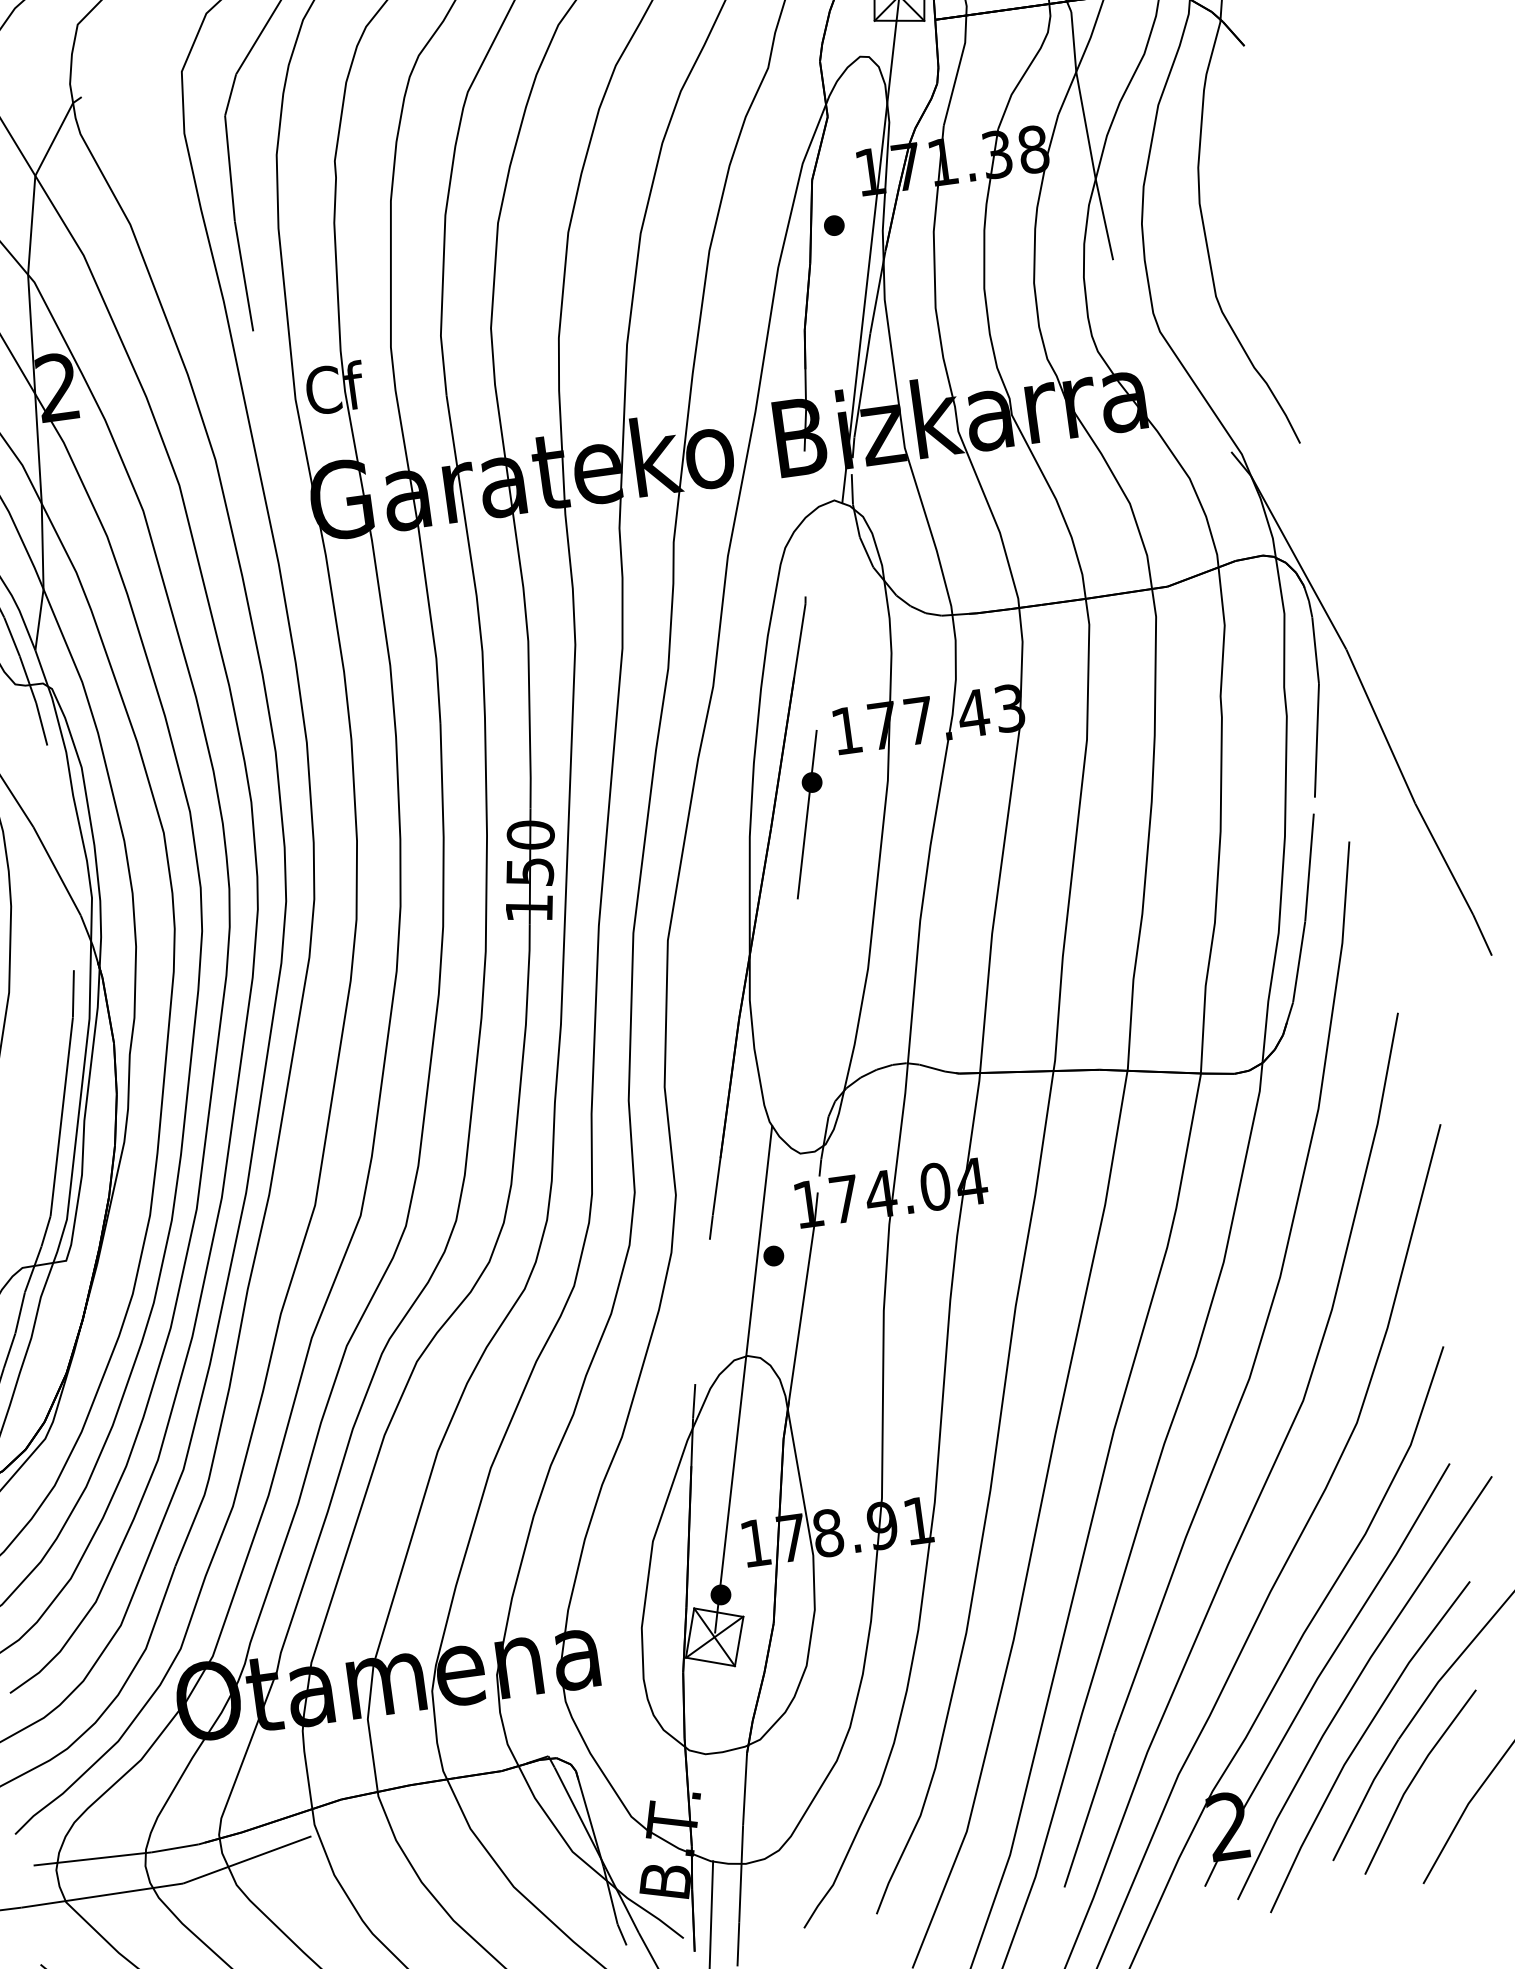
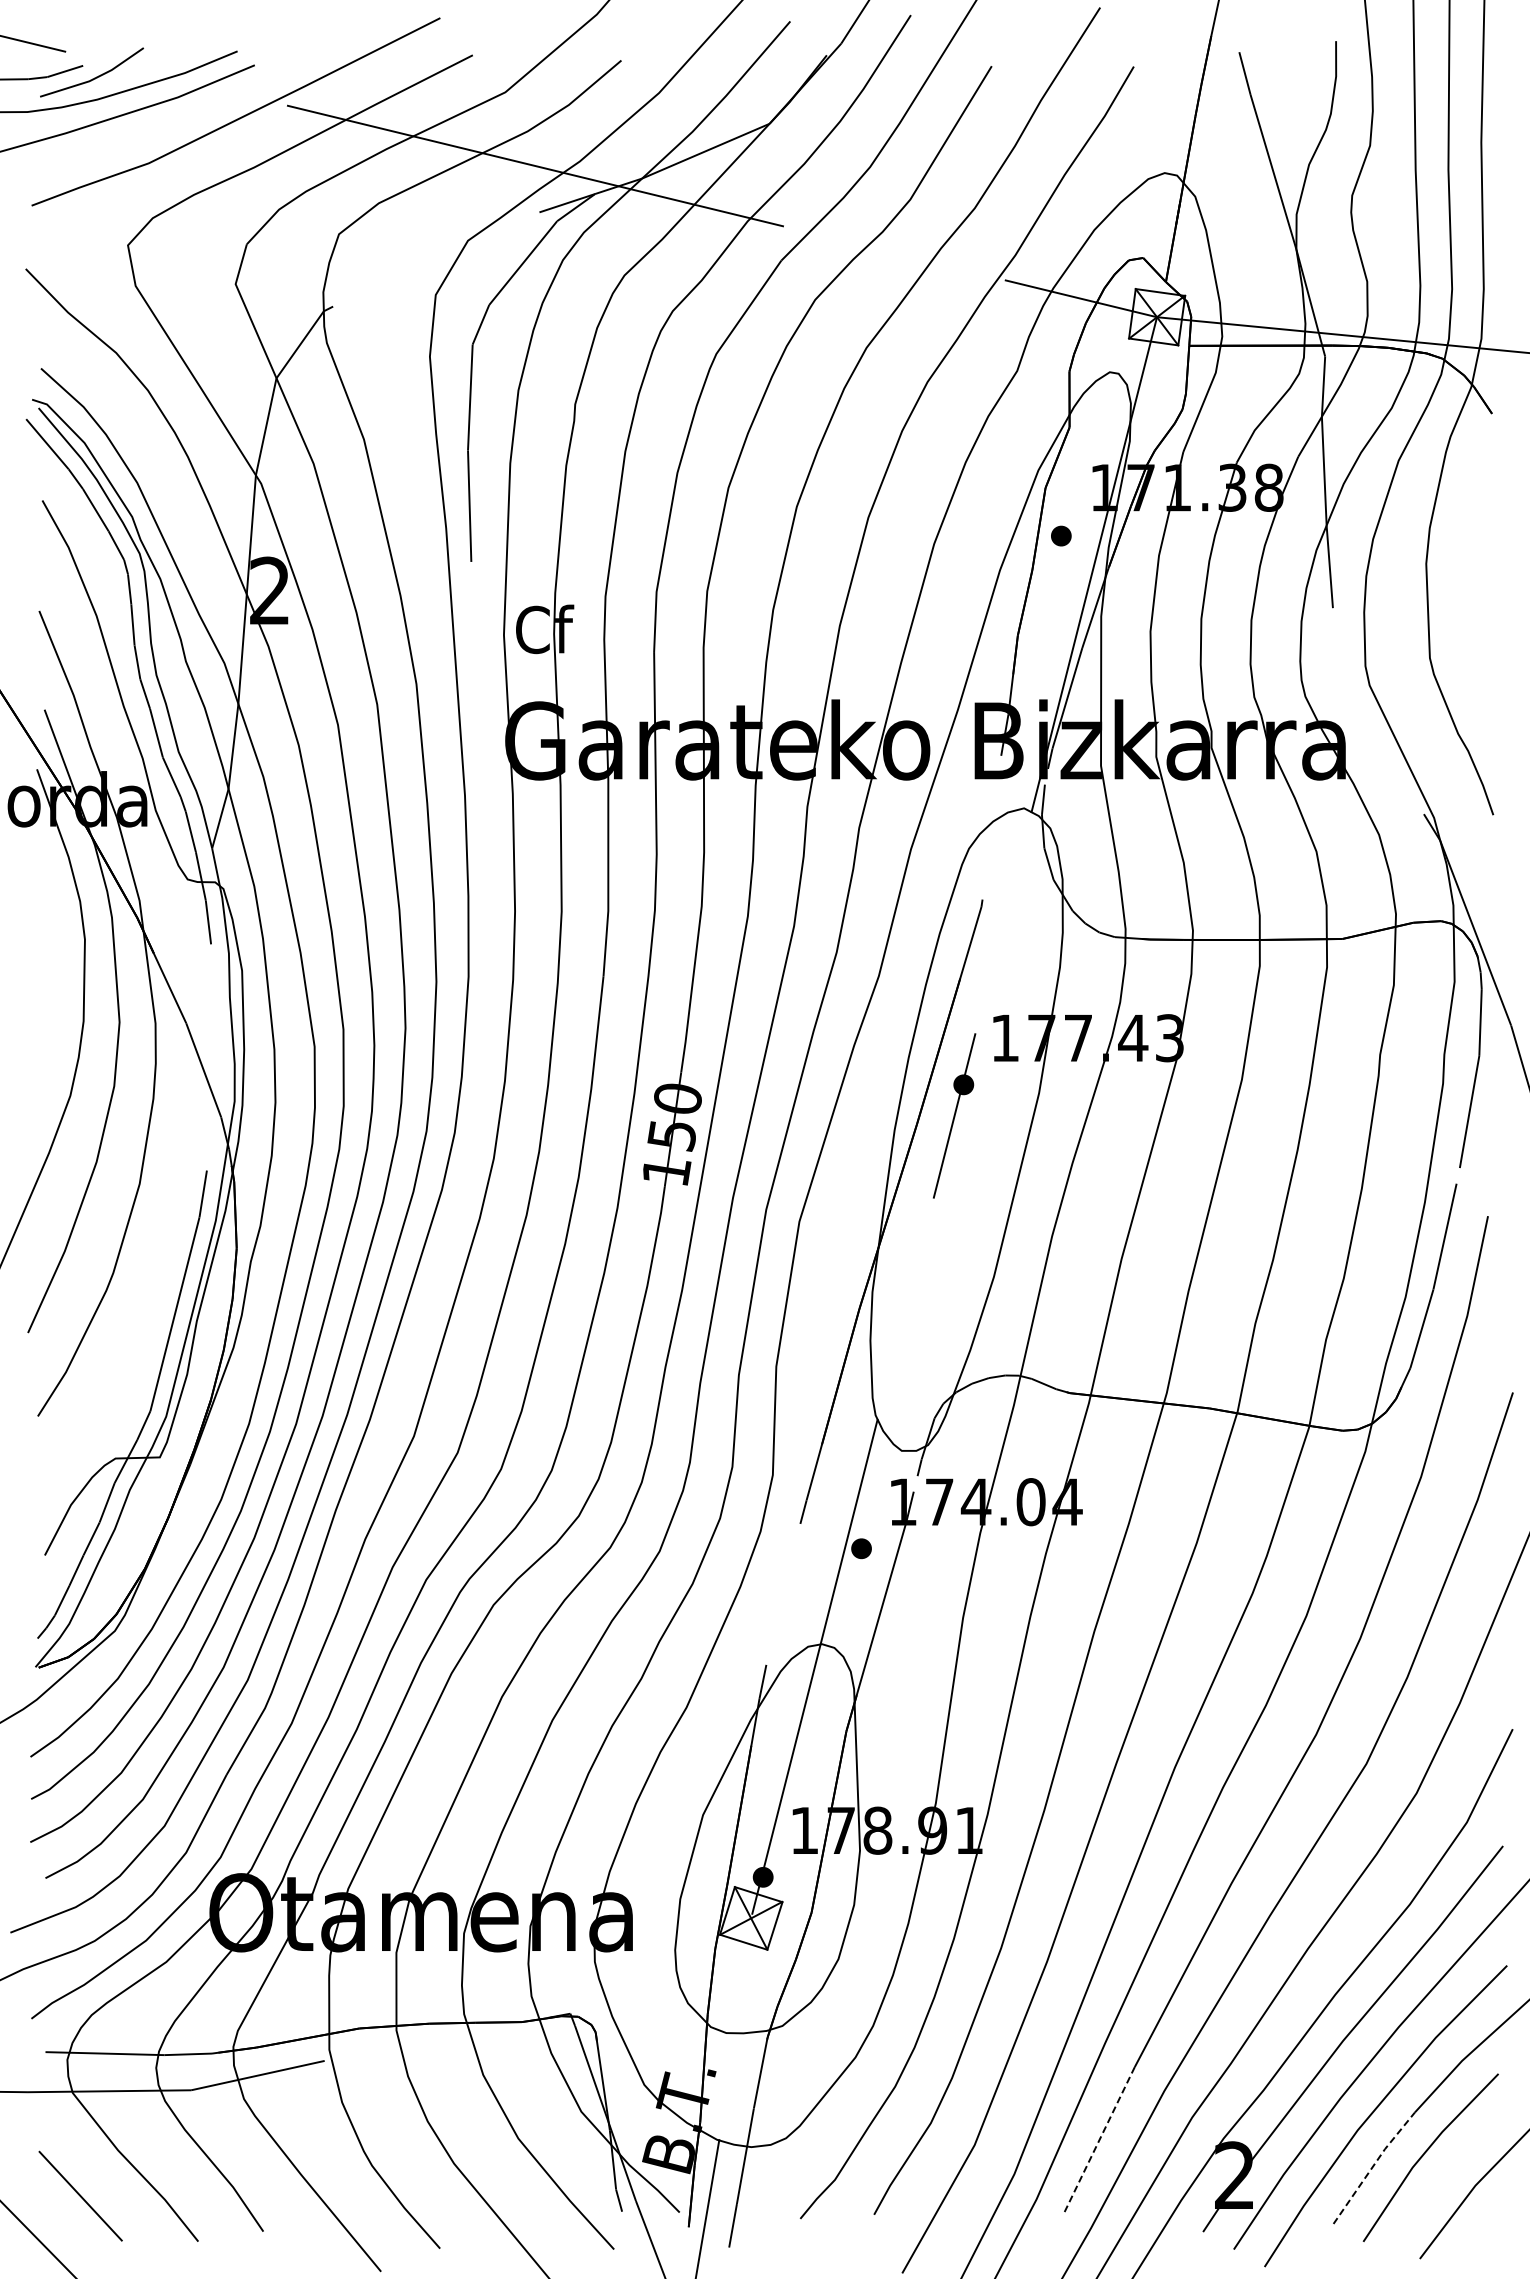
line: (1364, 1798) -> (1373, 2166), solid -> dashed
line: (1089, 1810) -> (1099, 2140), solid -> dashed

